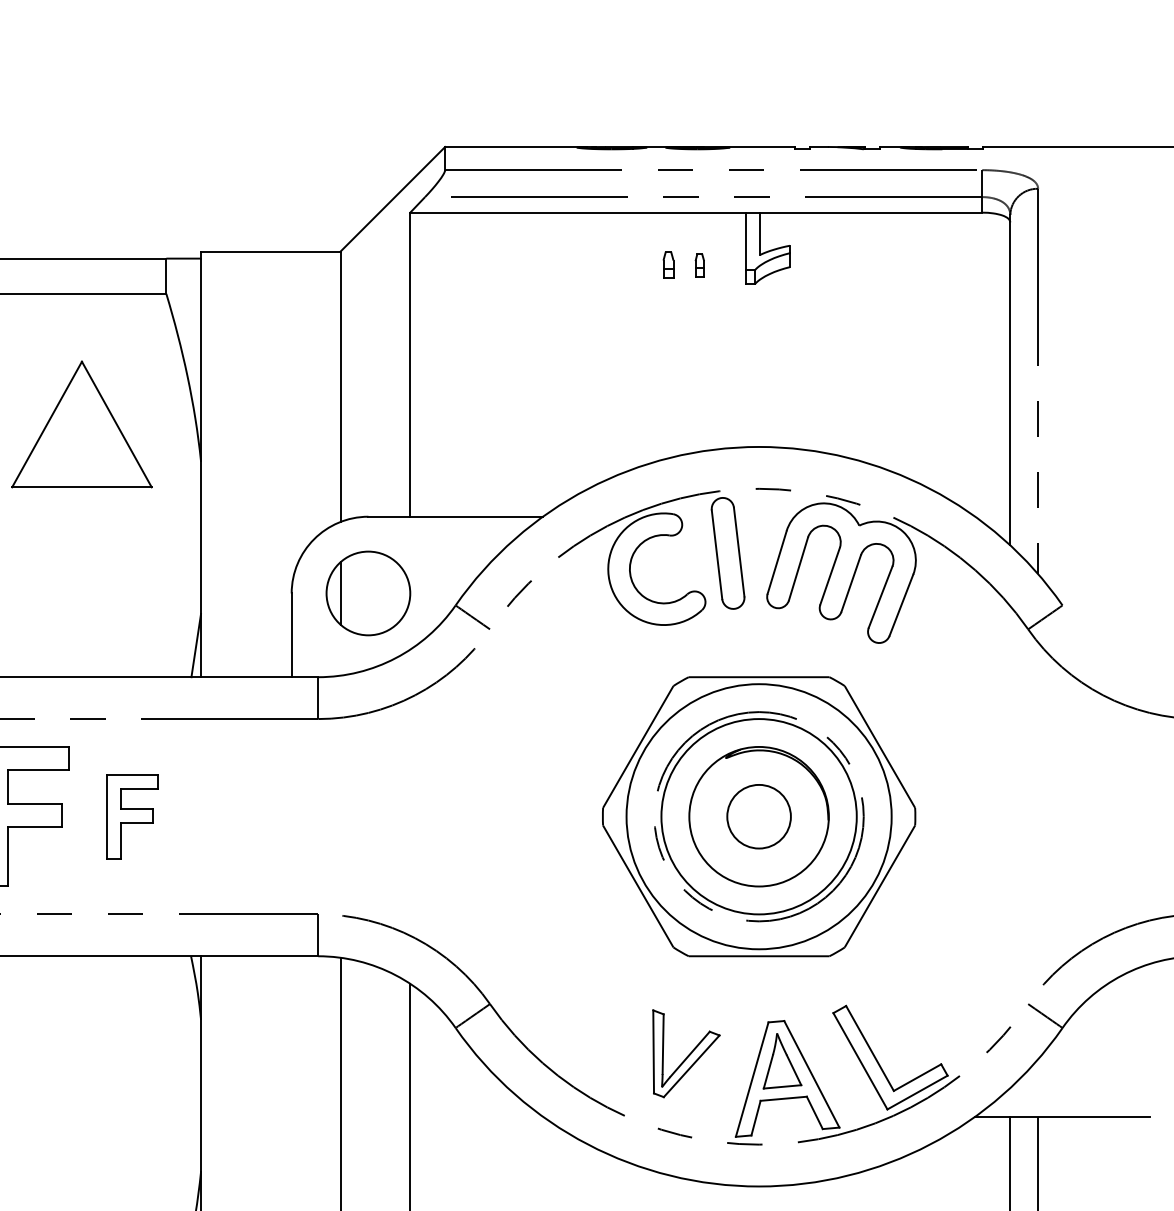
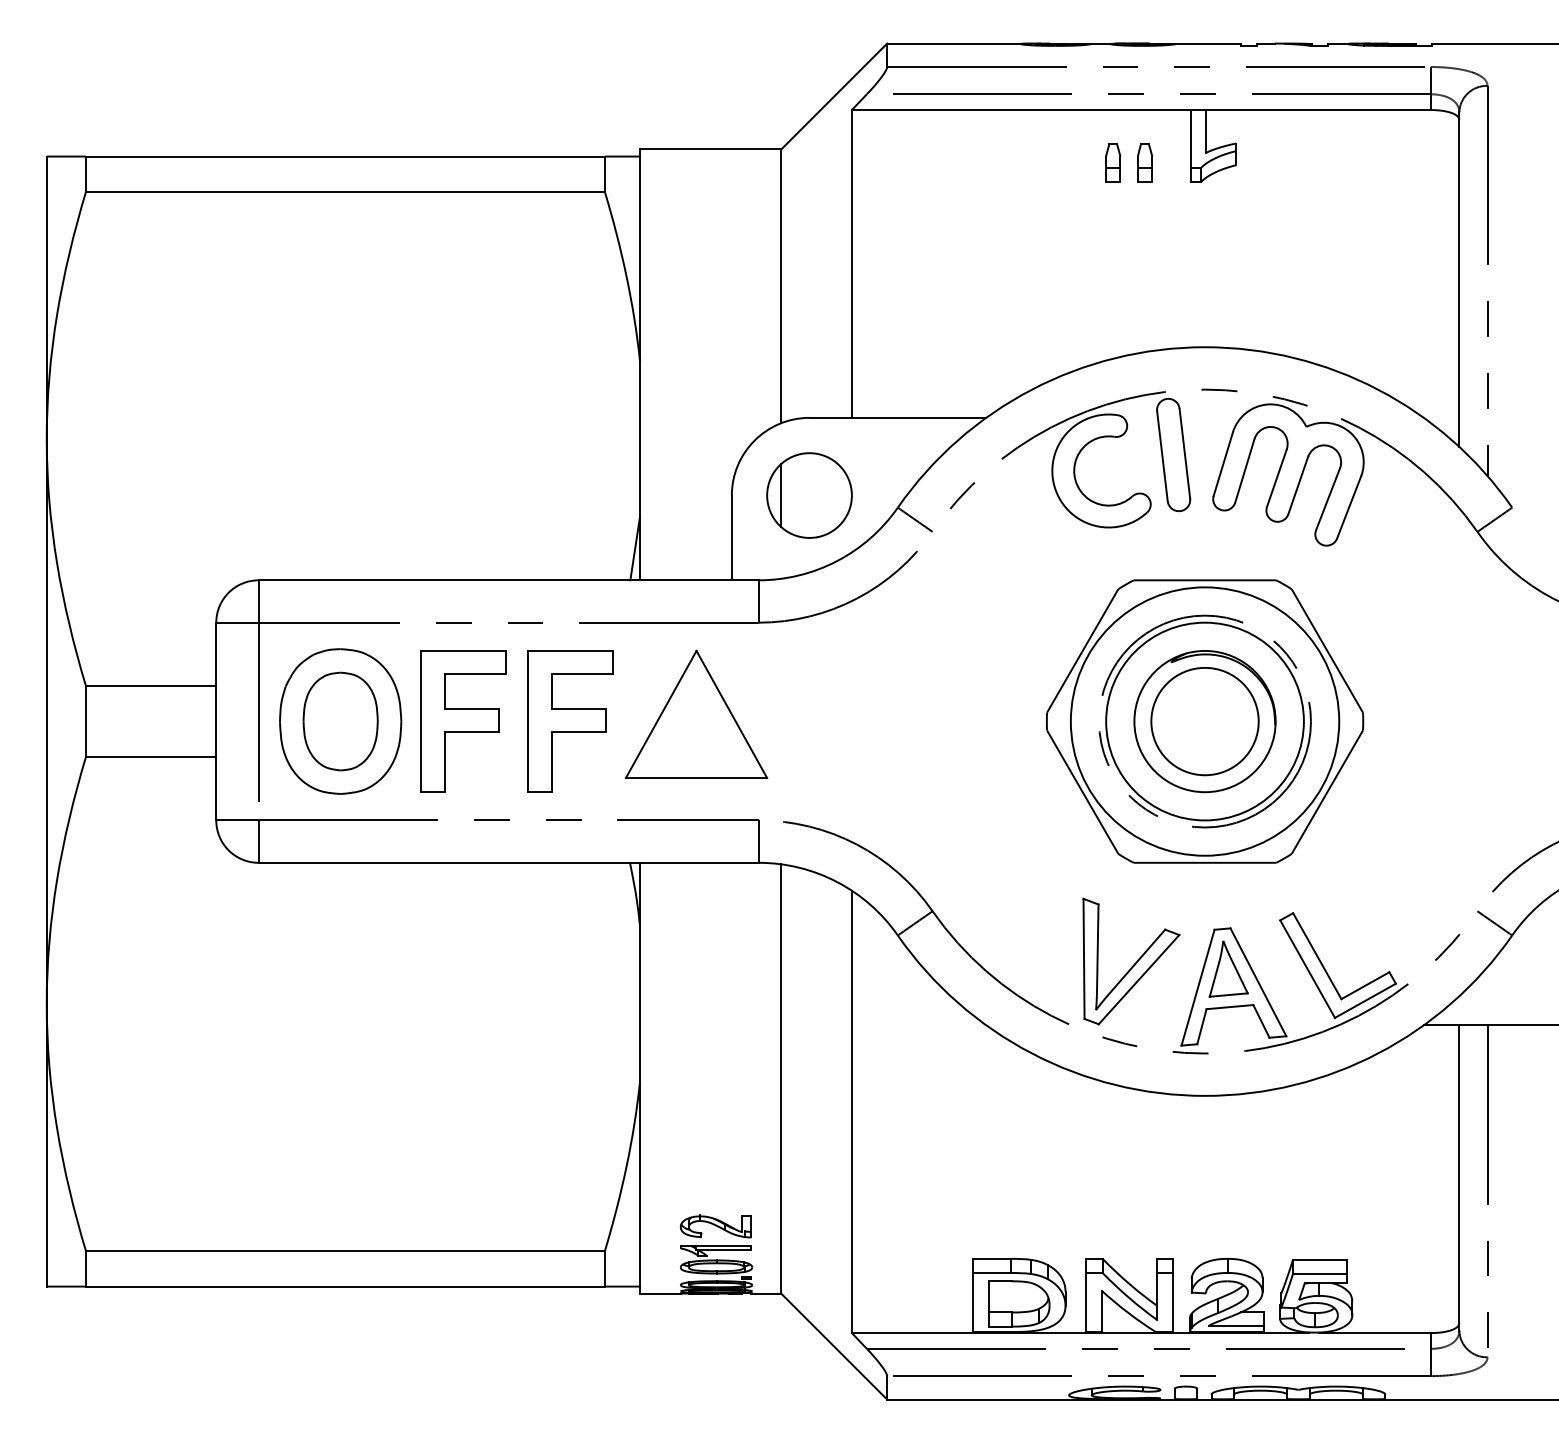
part: (668, 264) -> (1113, 162), size x1.43
part: (699, 264) -> (1144, 162), size x1.67
part: (81, 424) -> (696, 714), moved
part: (132, 816) -> (570, 721), size x1.67
circle: (758, 816) -> (1204, 721), size x1.67
part: (686, 1053) -> (1131, 961), size x1.43

